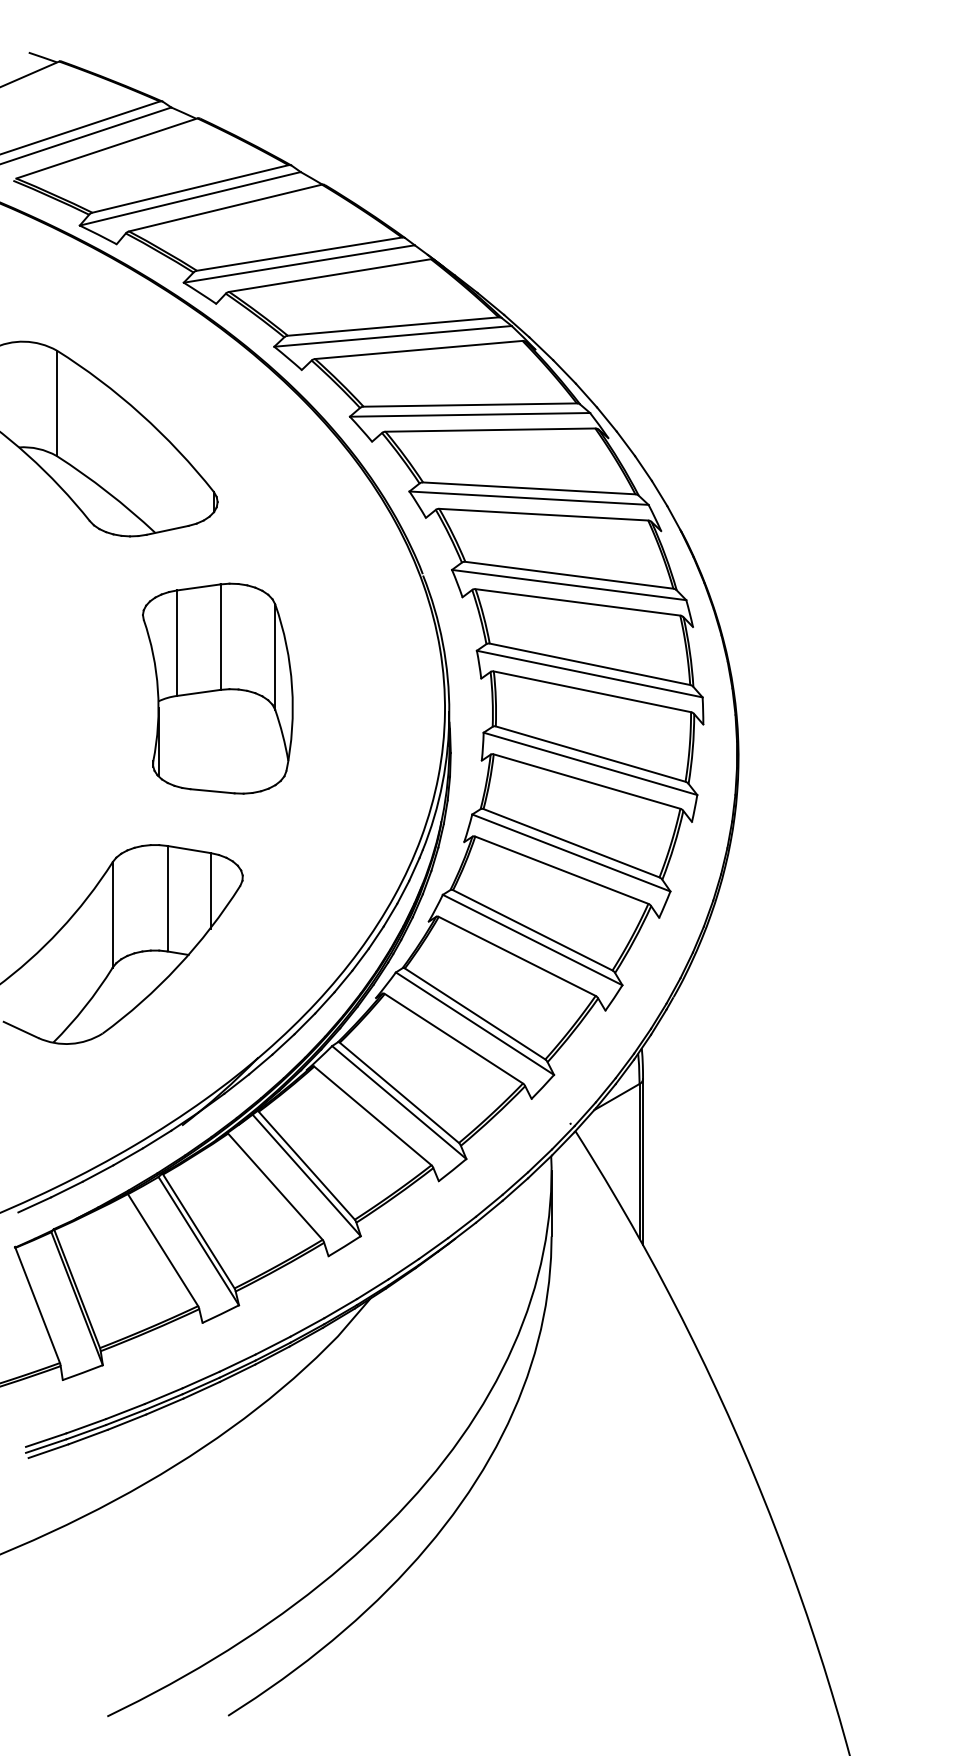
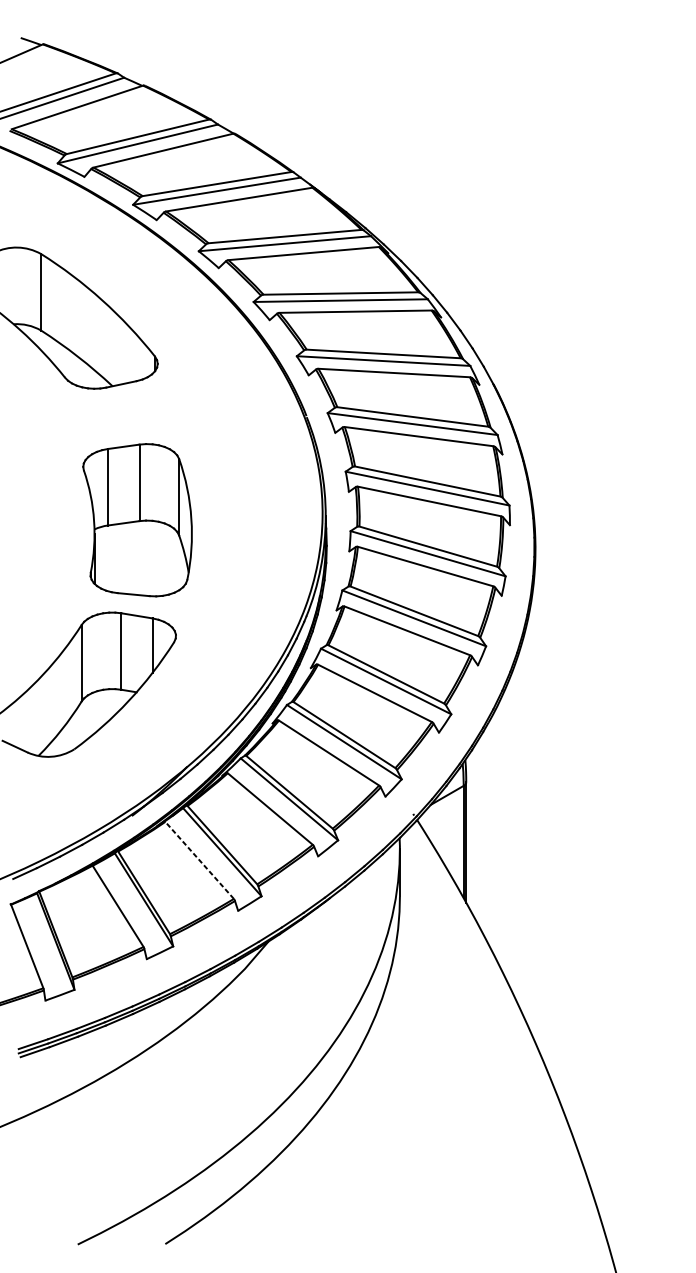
part: (217, 688) -> (137, 520), moved
line: (275, 1186) -> (199, 860), solid -> dashed

